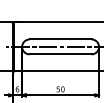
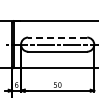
line: (60, 39) -> (57, 37), solid -> dashed

